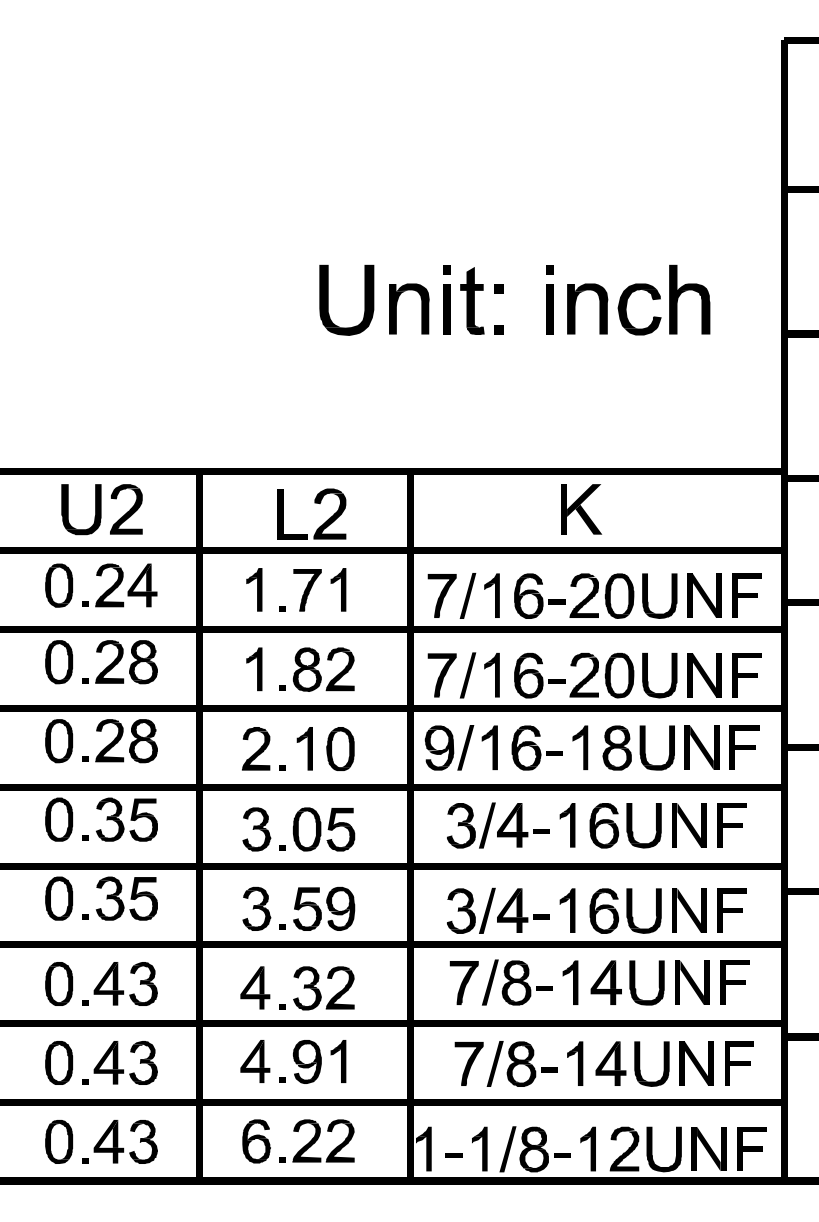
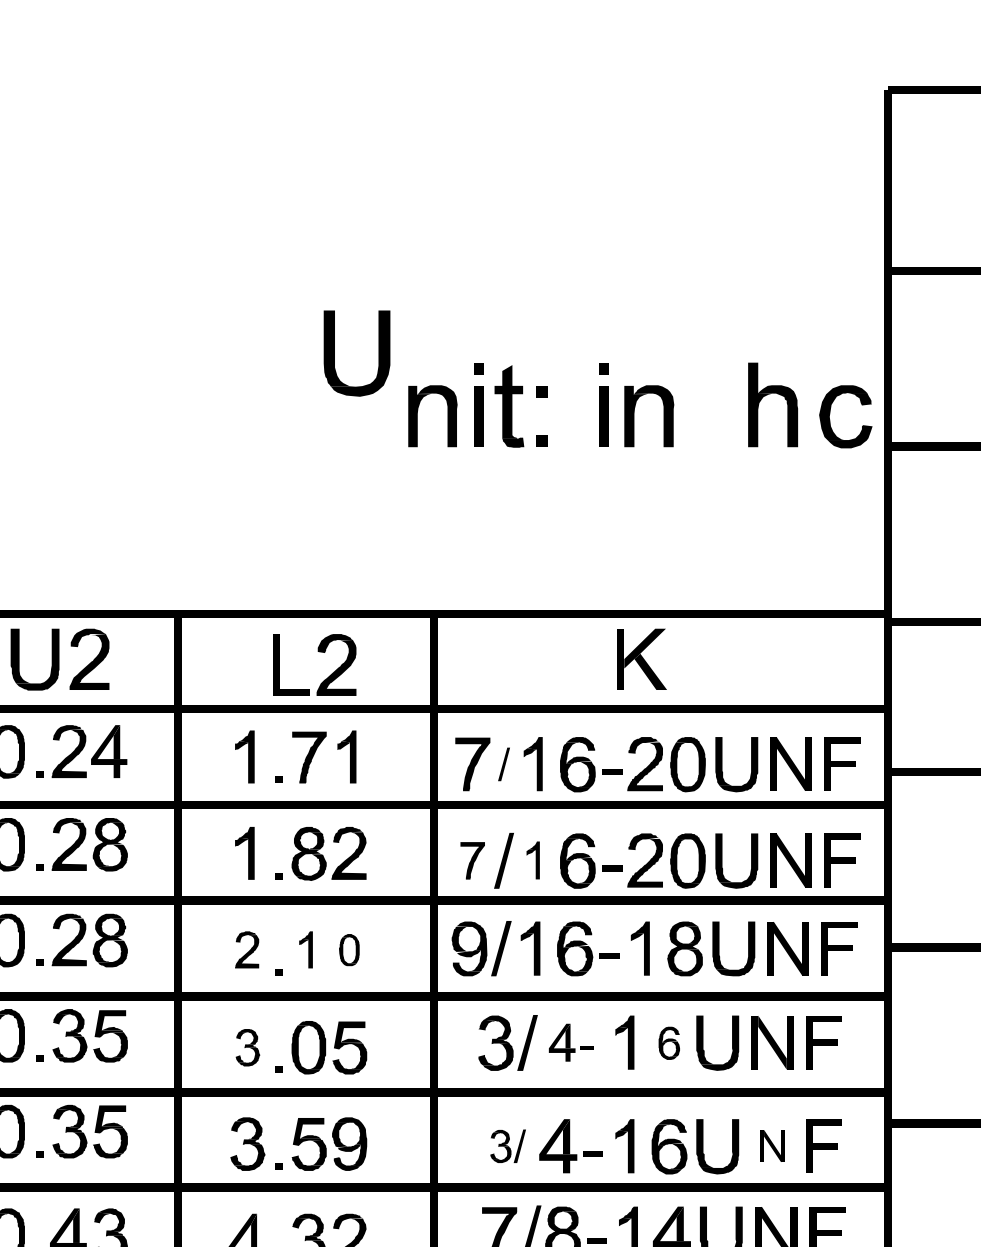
part: (328, 299) -> (334, 352), moved
part: (627, 304) -> (831, 410), moved
part: (467, 595) -> (503, 763), size x0.6
part: (491, 674) -> (532, 859), size x0.7
part: (441, 675) -> (471, 860), size x0.7
part: (256, 748) -> (247, 949), size x0.7
part: (304, 748) -> (305, 949), size x0.7
part: (340, 748) -> (349, 949), size x0.6
part: (523, 825) -> (571, 1042), size x0.7
part: (603, 825) -> (668, 1042), size x0.6
part: (256, 829) -> (247, 1047), size x0.7
part: (471, 910) -> (508, 1146), size x0.6
part: (689, 910) -> (772, 1146), size x0.6

